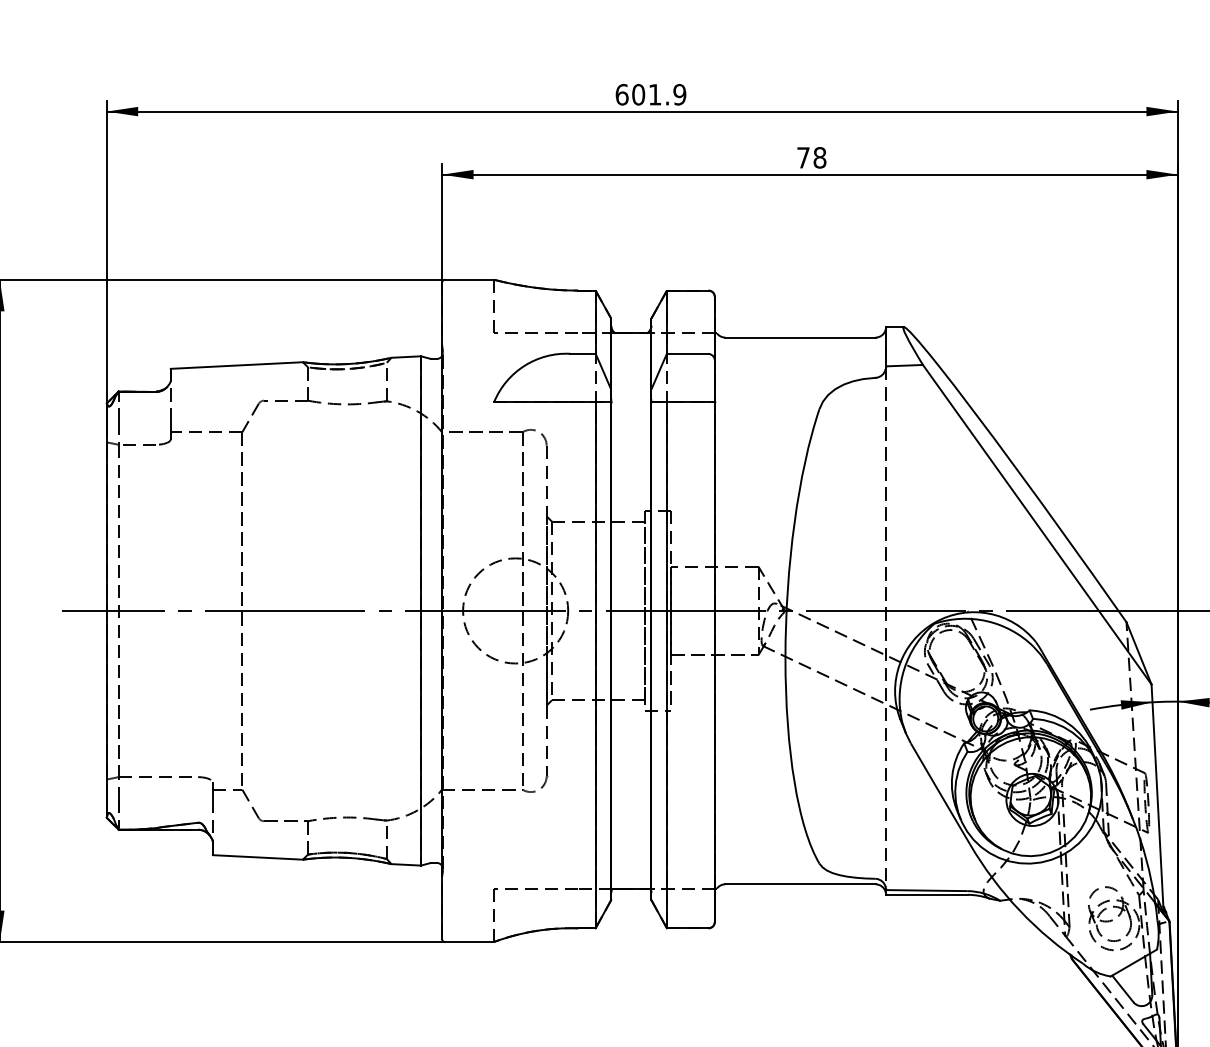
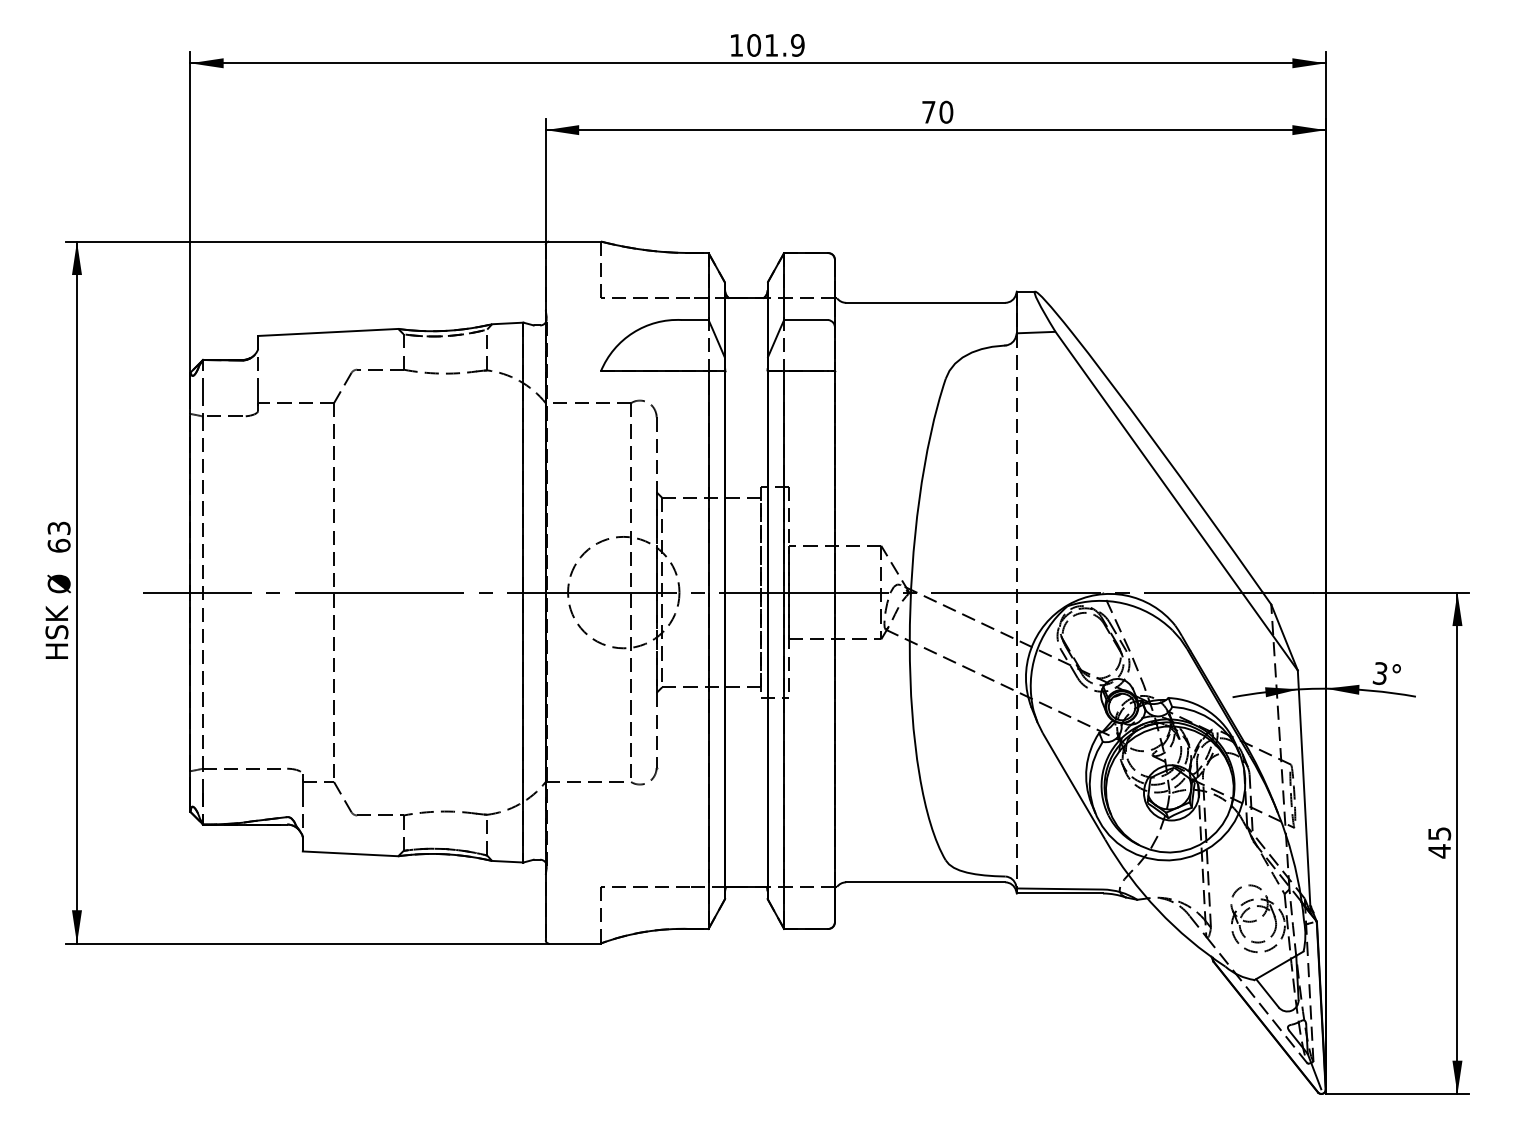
text: (622, 94) -> (736, 45), 601.9 -> 101.9
text: (820, 158) -> (946, 112), 78 -> 70

